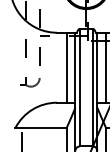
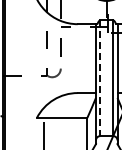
line: (66, 67) -> (87, 58), removed
line: (80, 87) -> (100, 78), solid -> dashed

